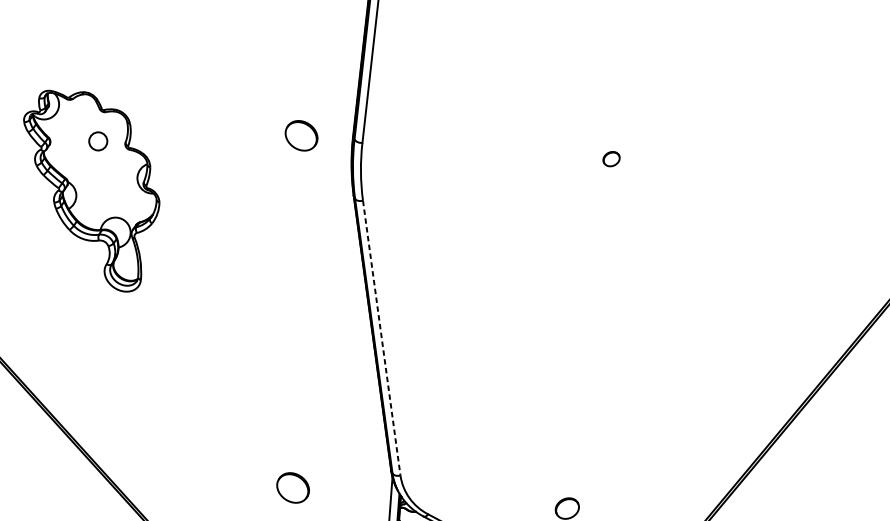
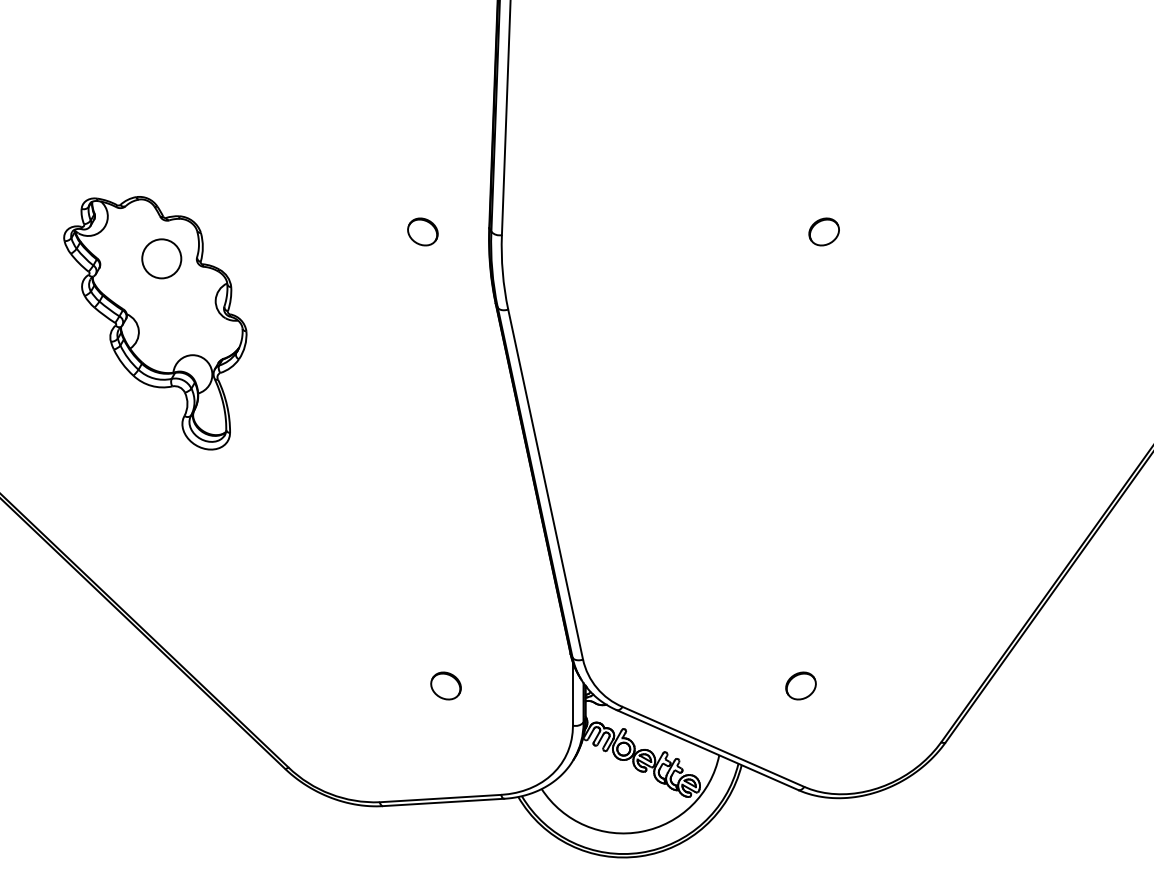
part: (301, 135) -> (422, 231), size x0.71
circle: (98, 141) -> (161, 258), size x1.67
part: (611, 158) -> (823, 231), size x1.43
line: (381, 338) -> (545, 484), dashed -> solid
part: (292, 487) -> (445, 685), size x0.71

